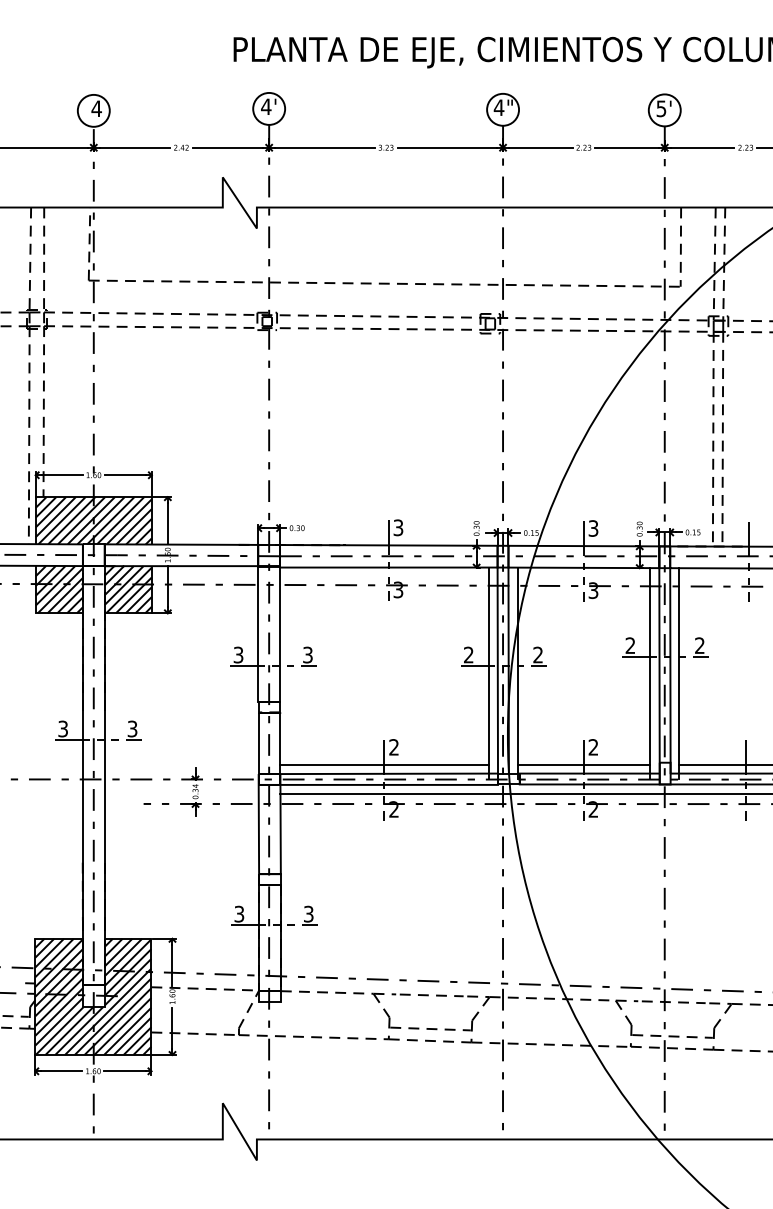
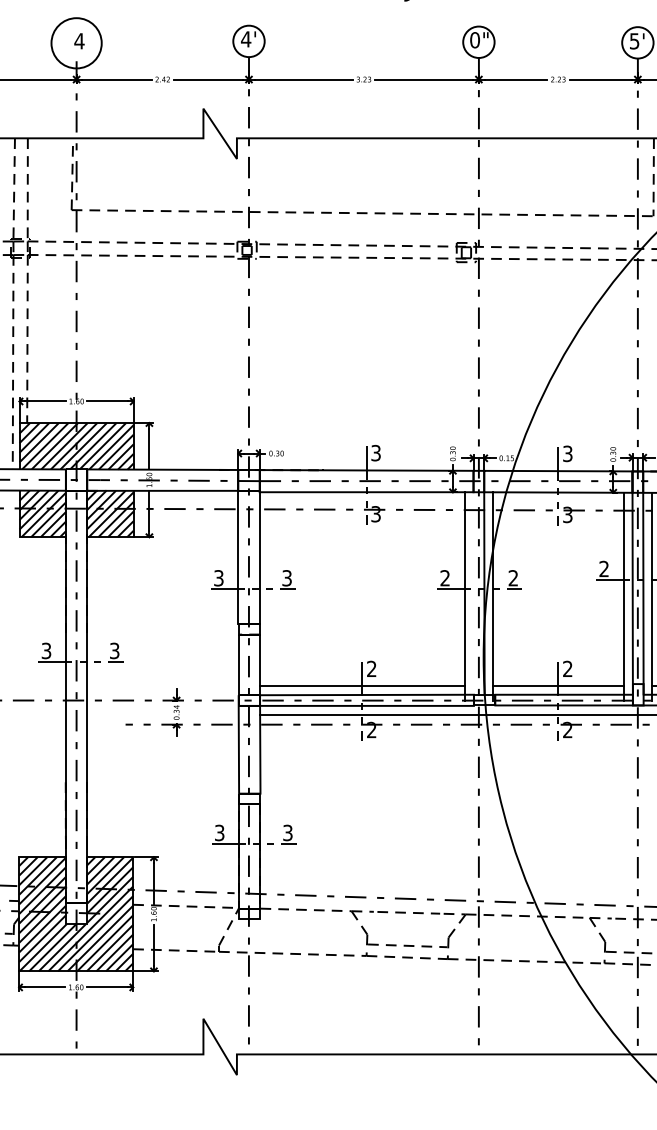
text: (498, 107) -> (474, 39), 4" -> 0"
circle: (93, 110) -> (76, 42), size x1.6
line: (497, 670) -> (473, 593), removed

